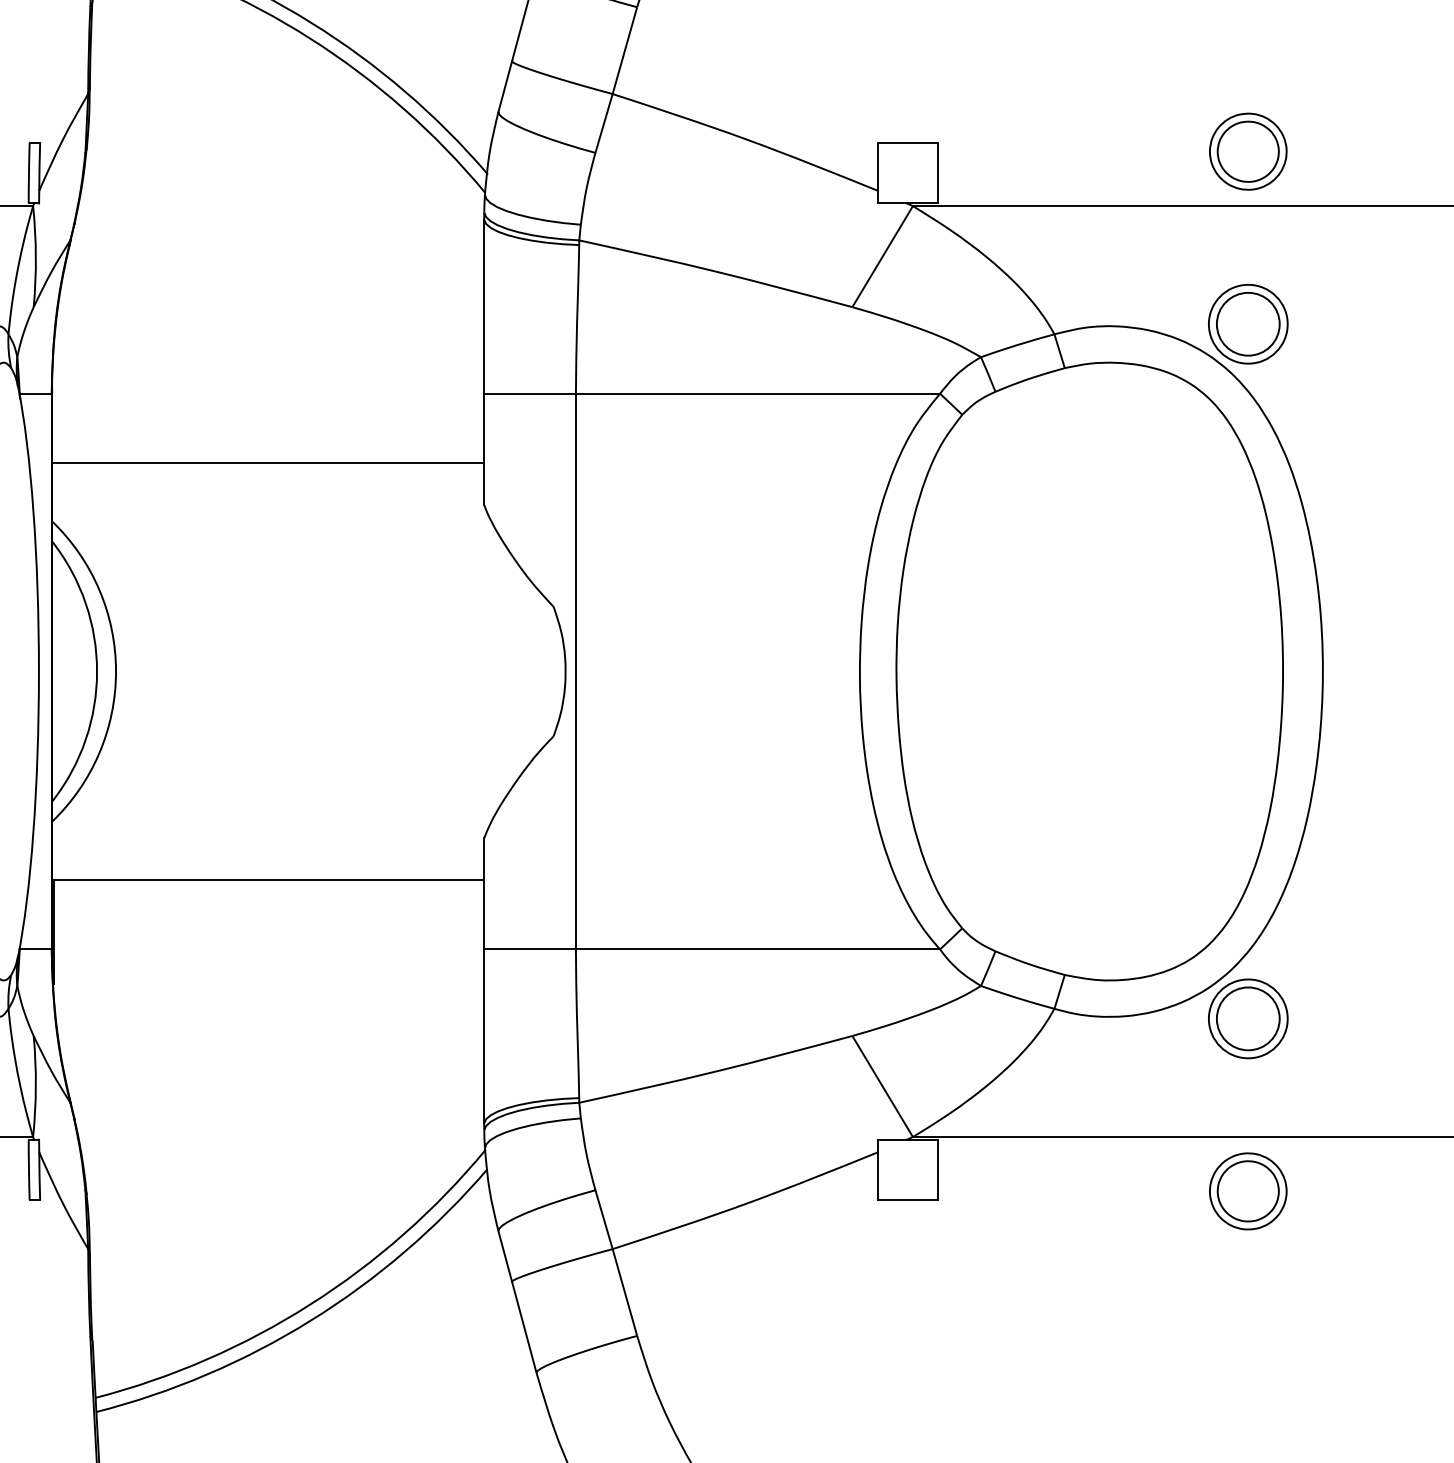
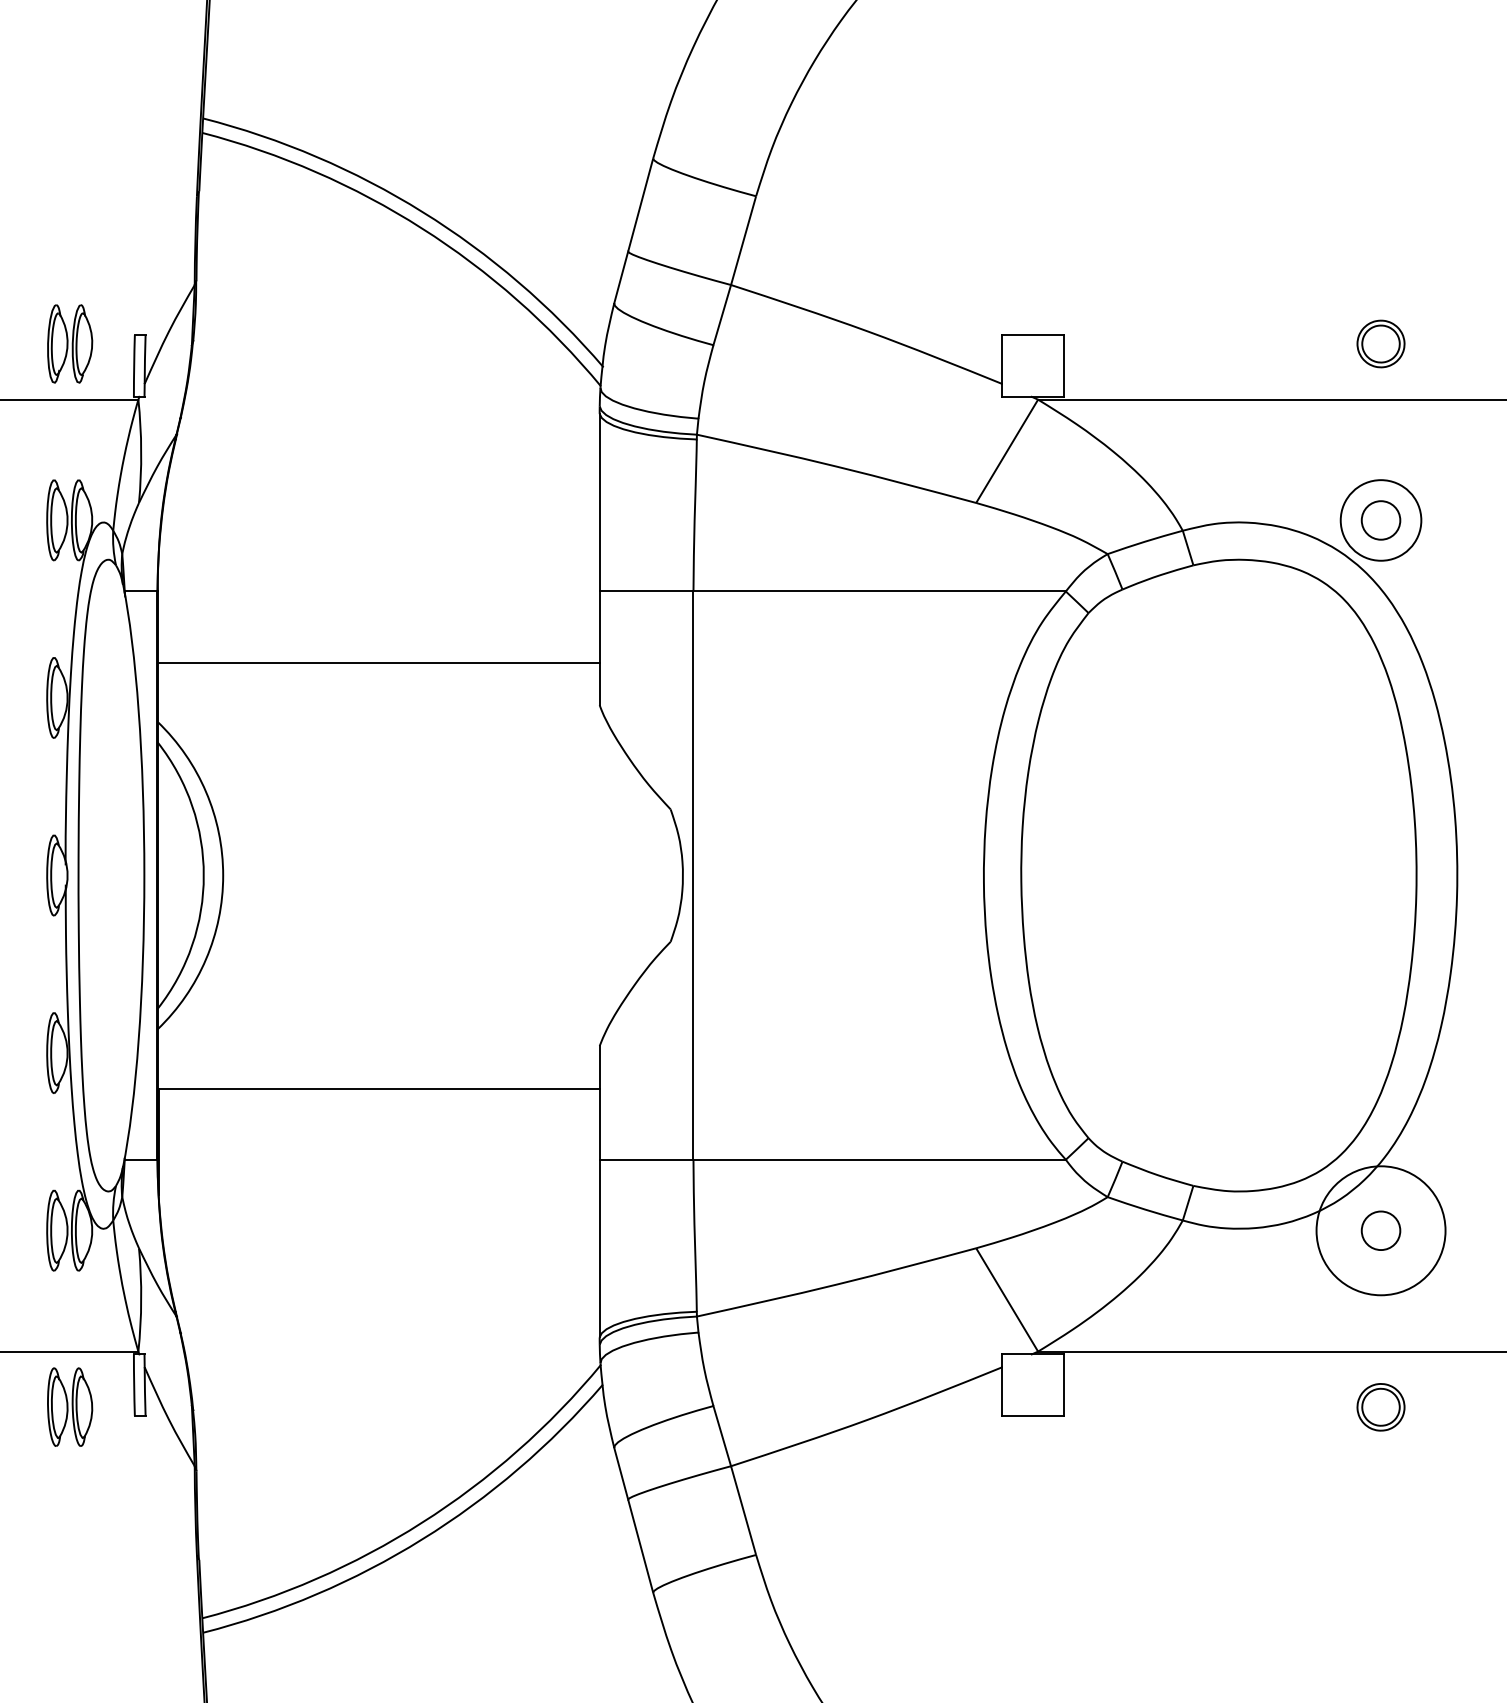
part: (1247, 151) -> (1380, 343), size x0.6
circle: (1247, 324) -> (1380, 520), size x0.6
circle: (1247, 1018) -> (1380, 1230), size x0.6
circle: (1247, 1018) -> (1380, 1230), size x1.6
part: (1247, 1191) -> (1380, 1407), size x0.6

